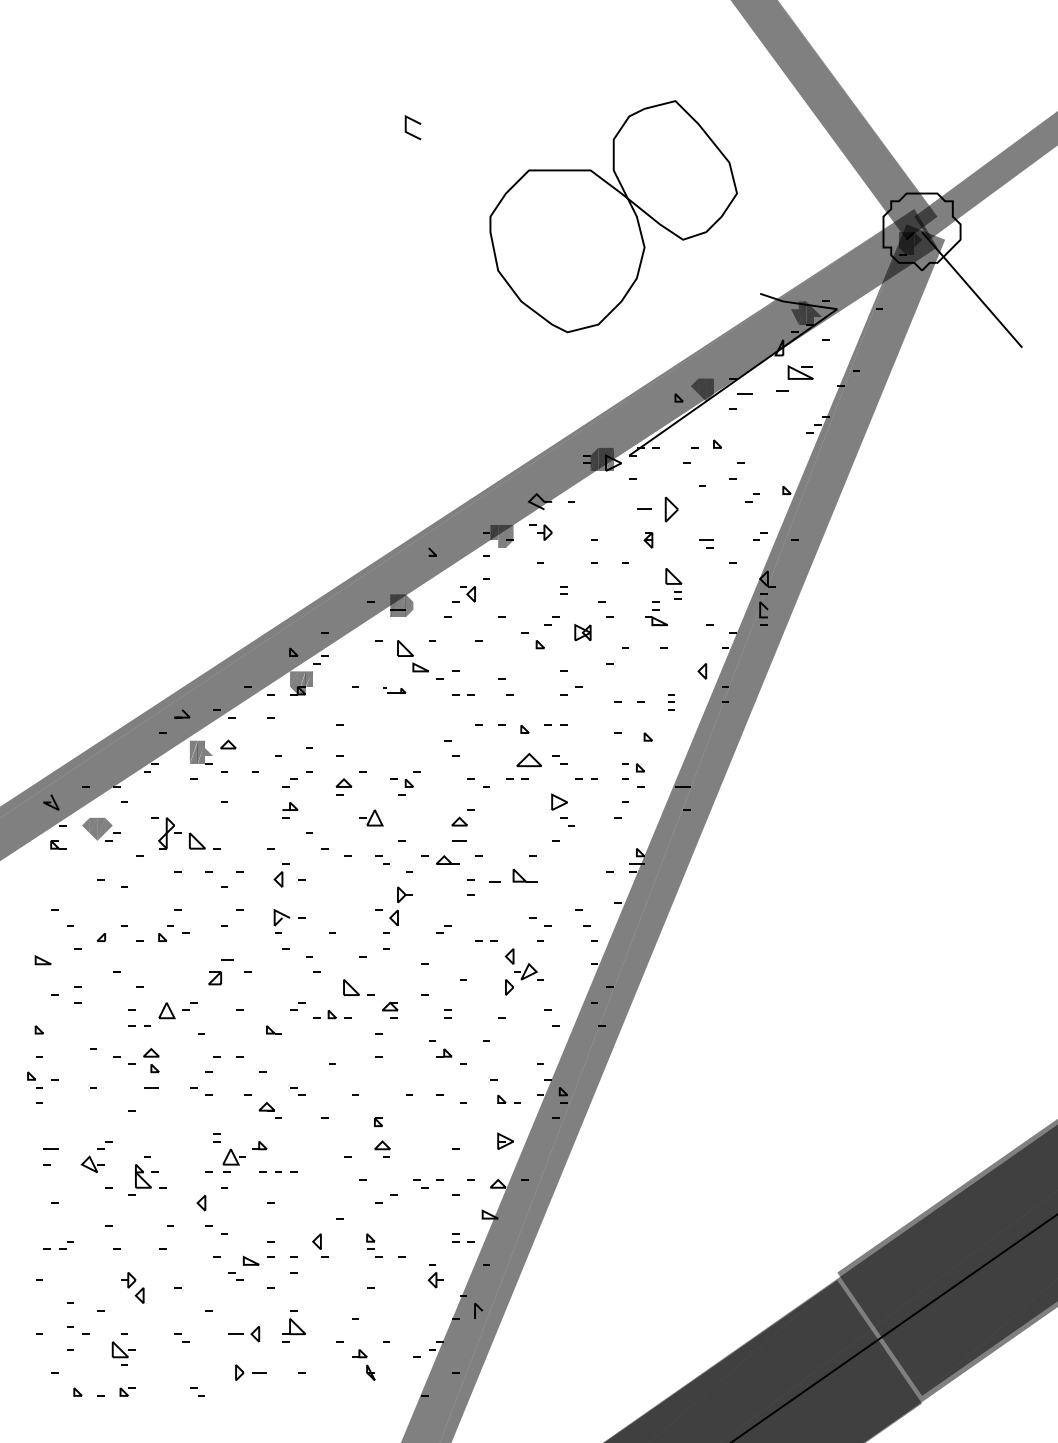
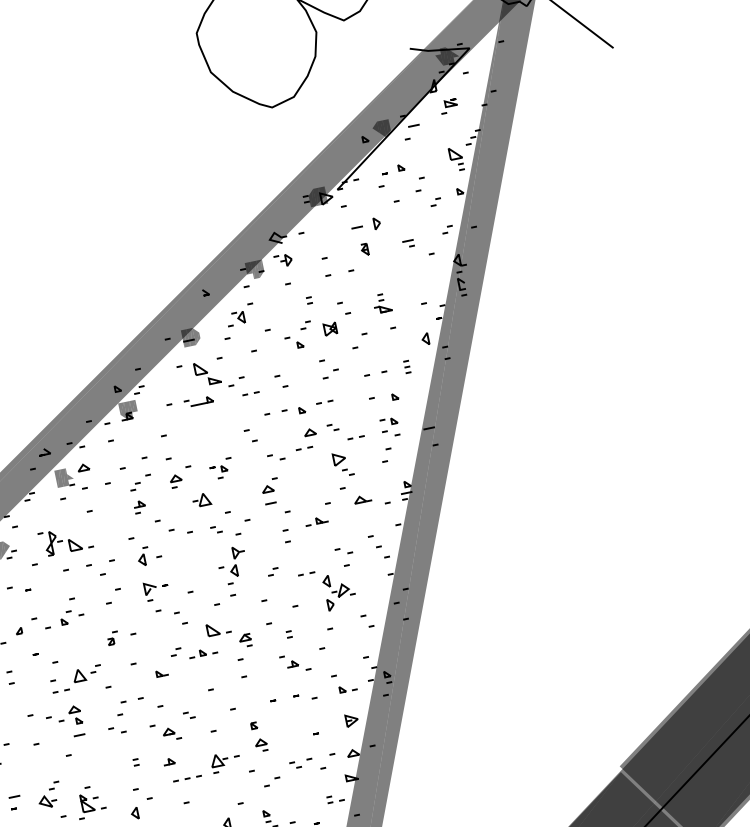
part: (794, 377) -> (448, 105), size x0.62
part: (670, 509) -> (376, 223), size x0.62
part: (673, 583) -> (456, 158), moved
part: (394, 690) -> (198, 401), size x1.67
part: (528, 759) -> (309, 431), size x0.62
part: (447, 859) -> (362, 498), moved
part: (513, 875) -> (316, 520), size x0.62
part: (219, 971) -> (112, 638), size x0.62
part: (233, 1160) -> (219, 762), moved

